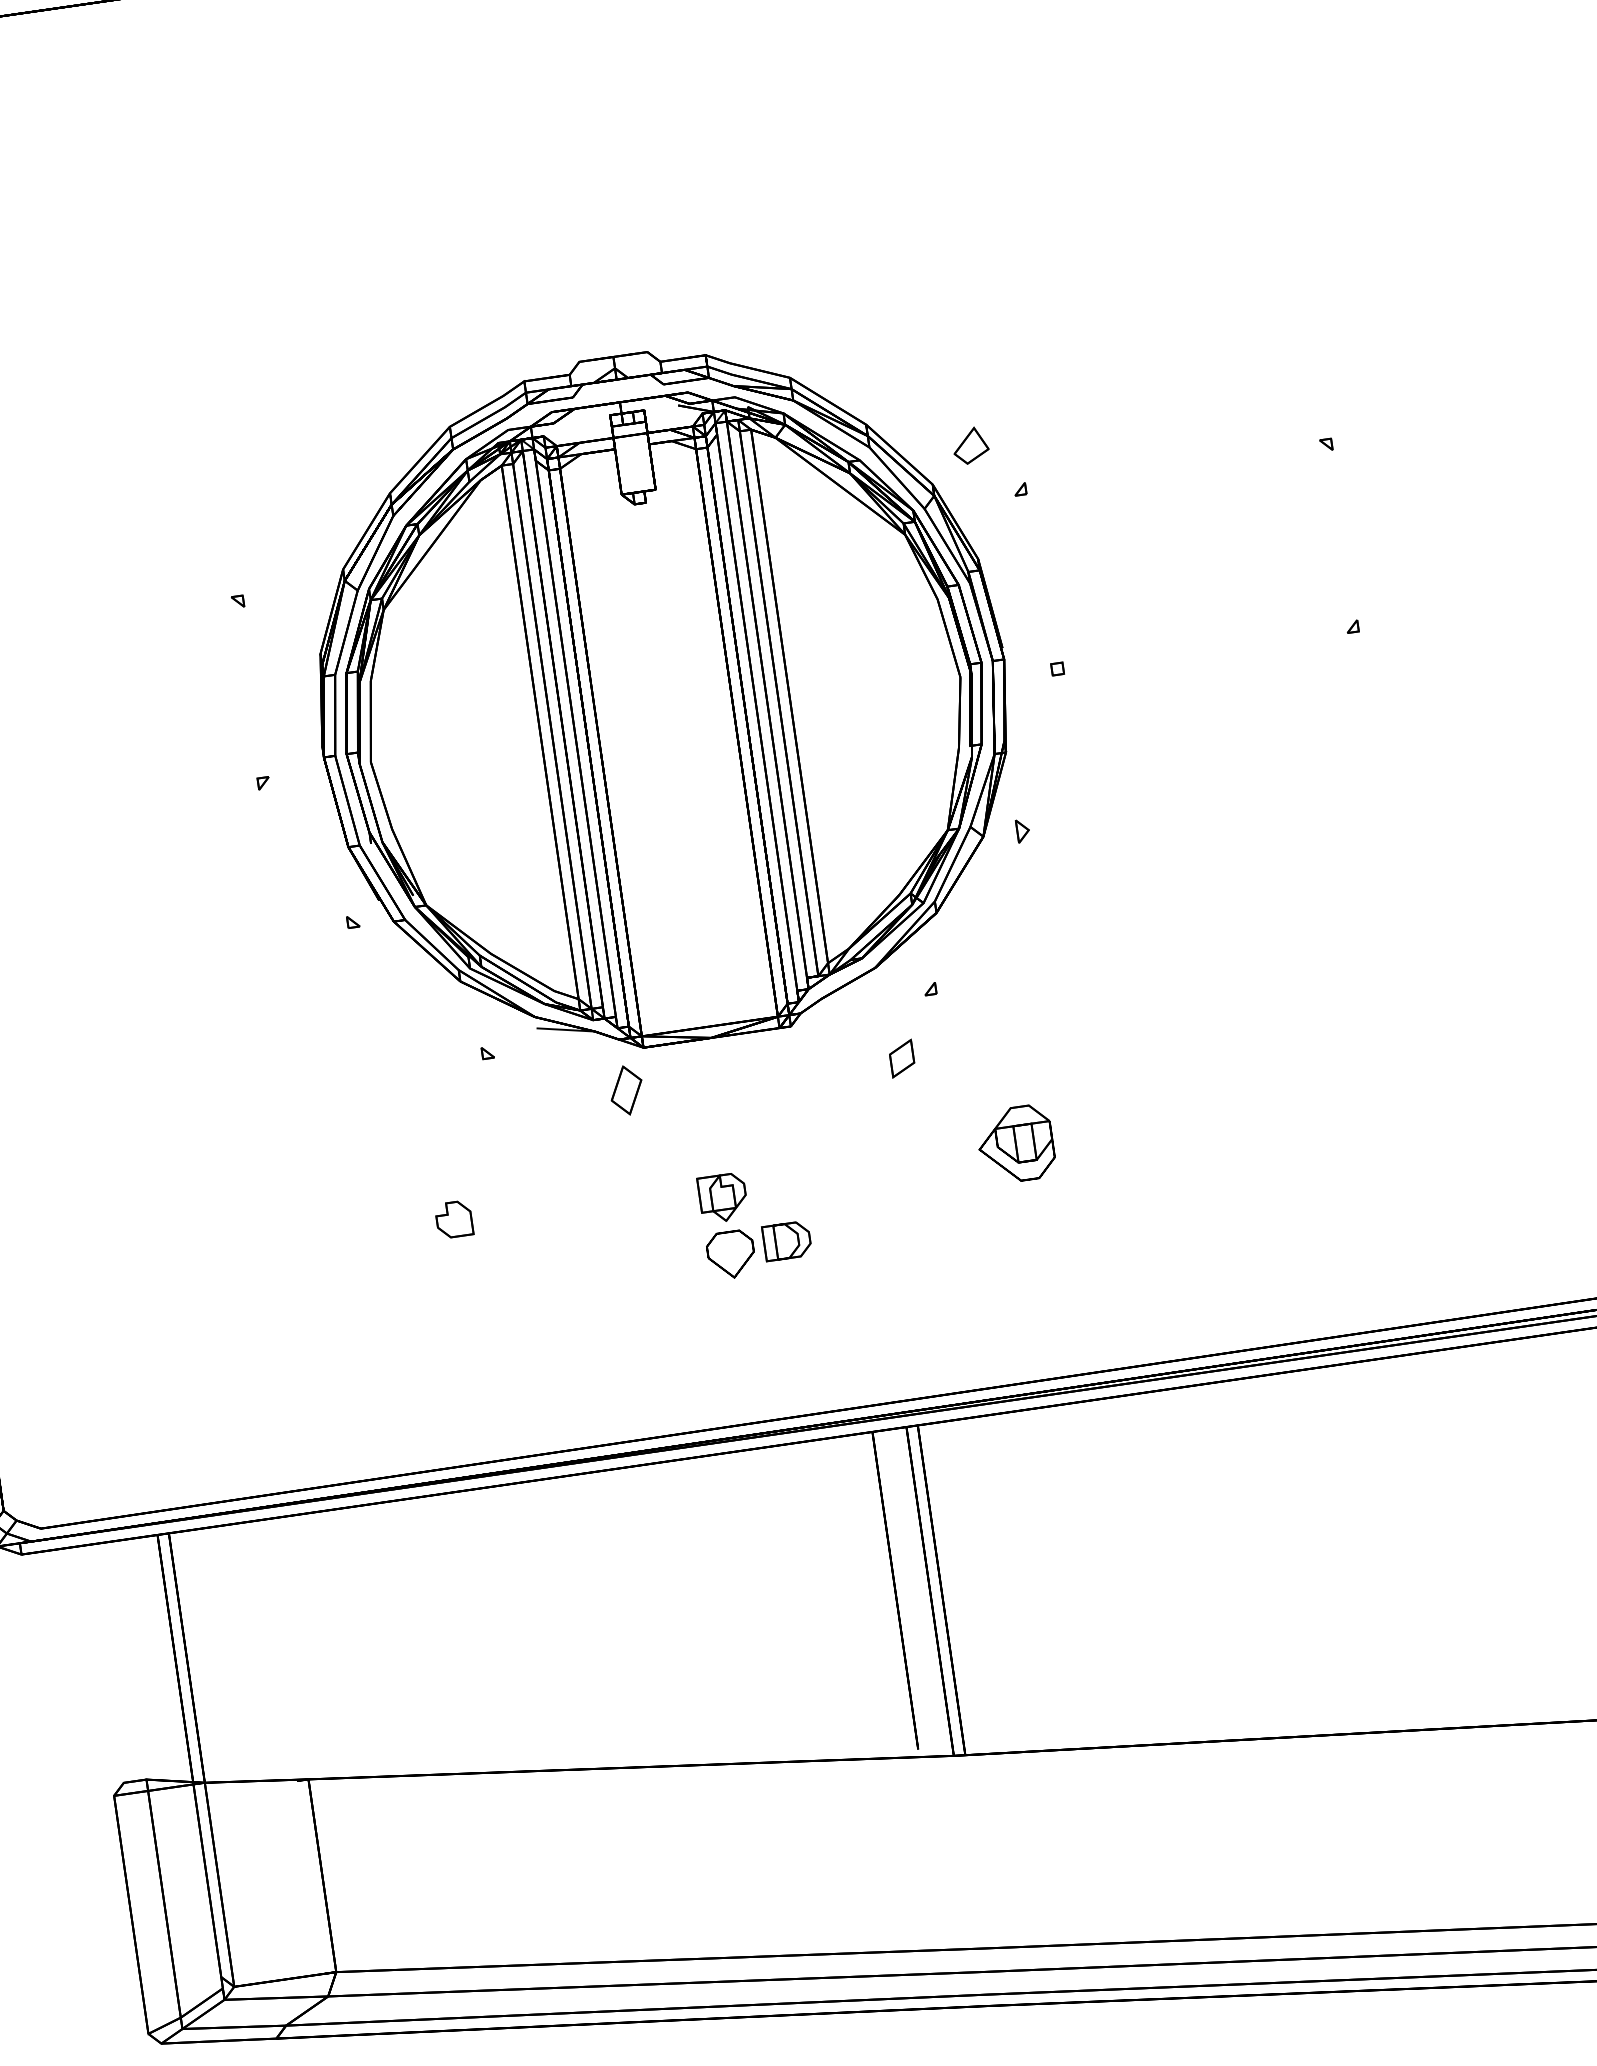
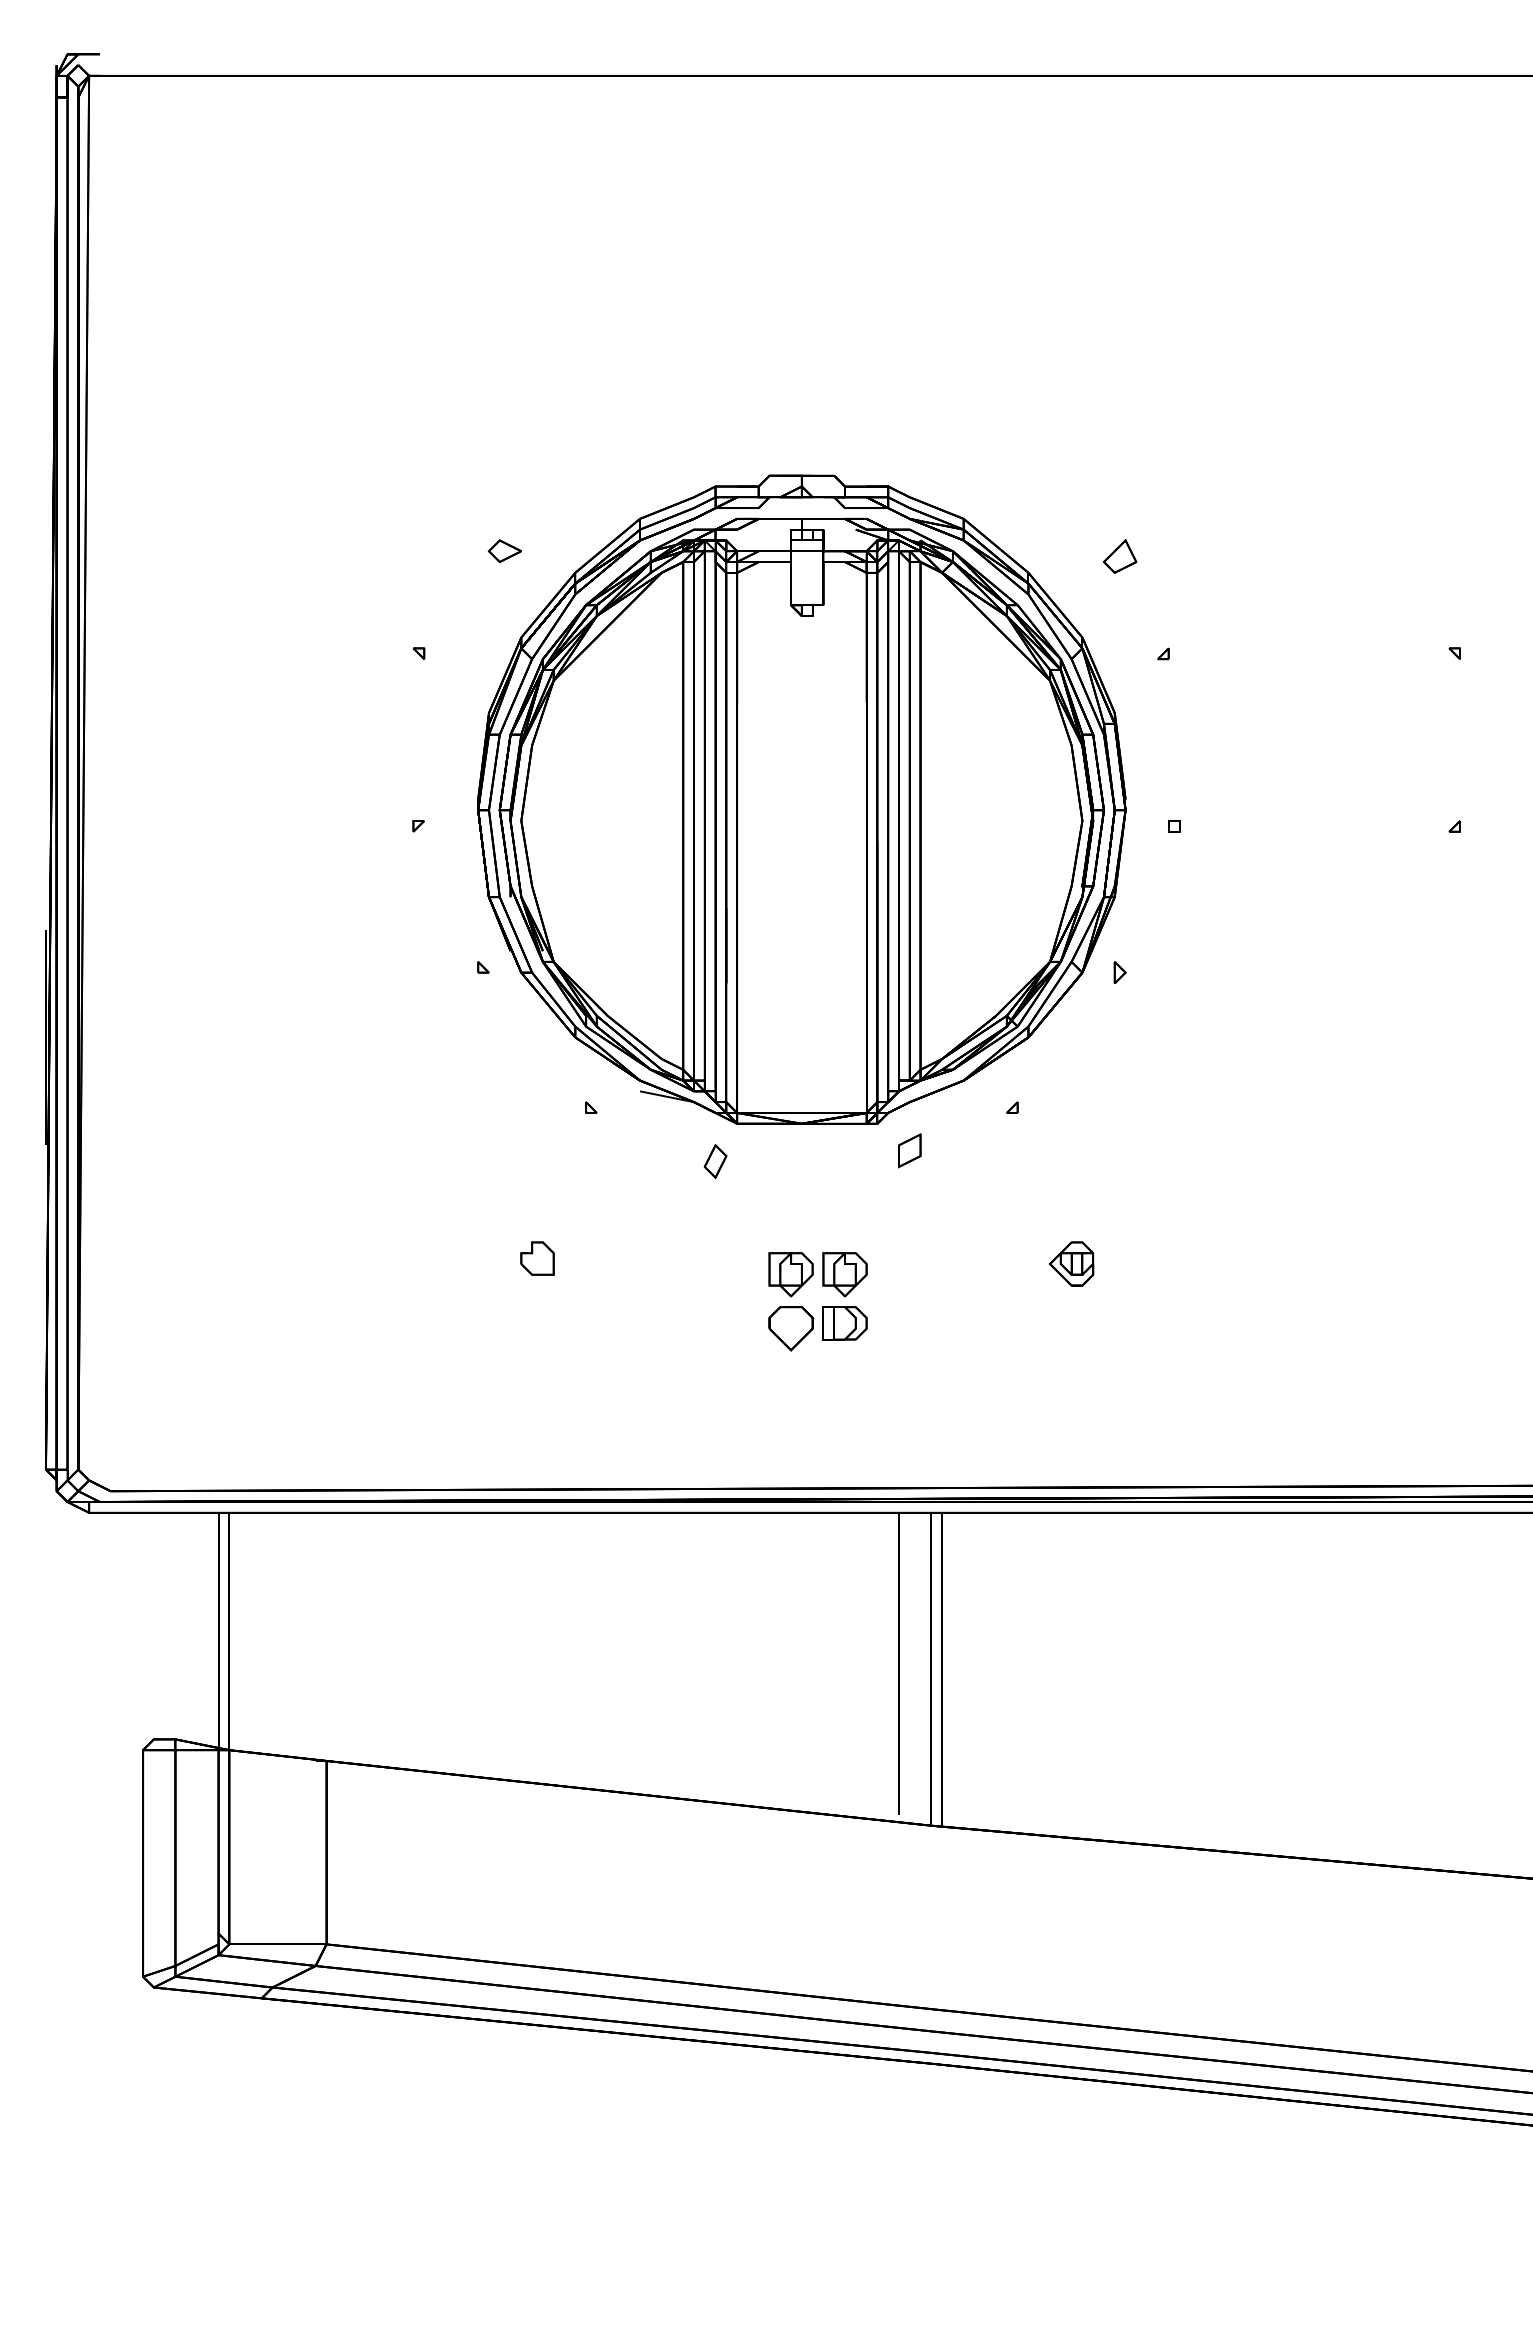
part: (971, 445) -> (1120, 556), moved
part: (312, 480) -> (504, 550), added
part: (901, 1058) -> (909, 1150), moved
part: (626, 1090) -> (715, 1161), size x0.71
part: (1015, 1143) -> (1071, 1263), size x0.62
part: (779, 1189) -> (844, 1274), added

